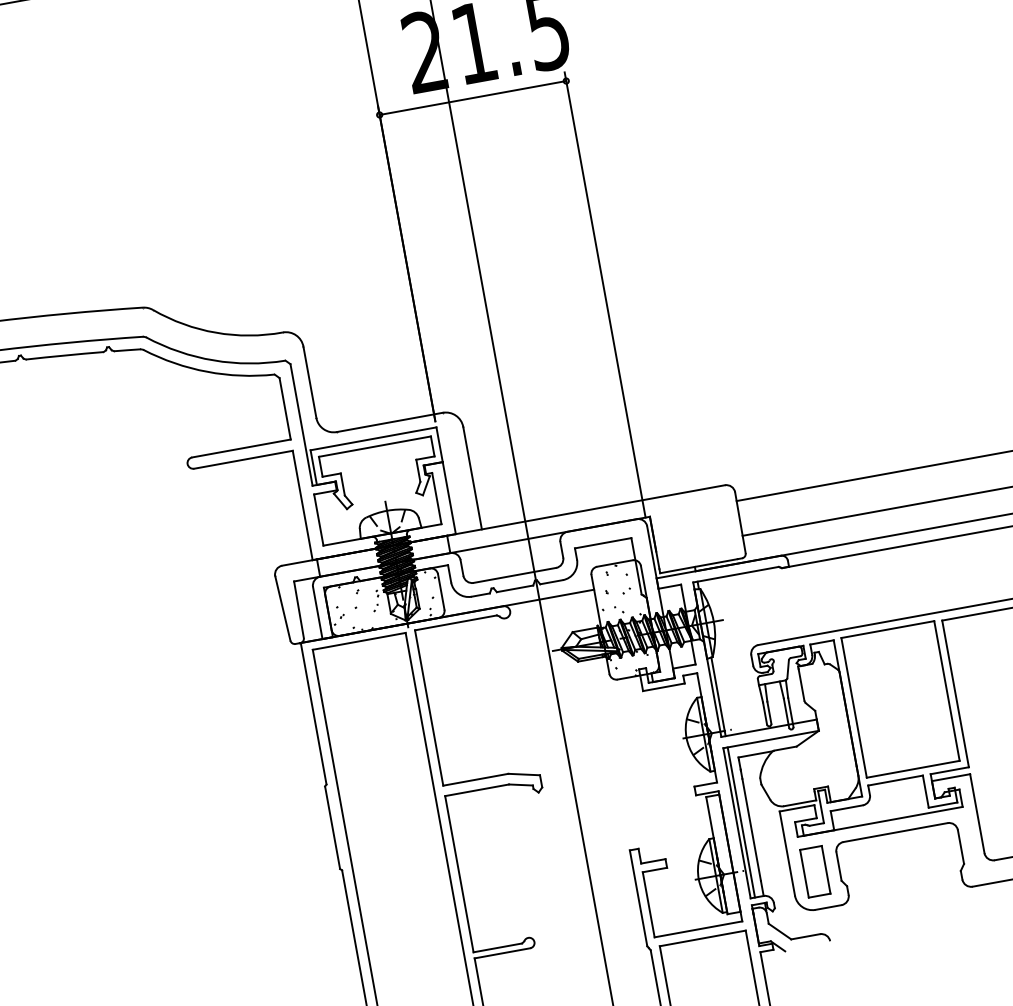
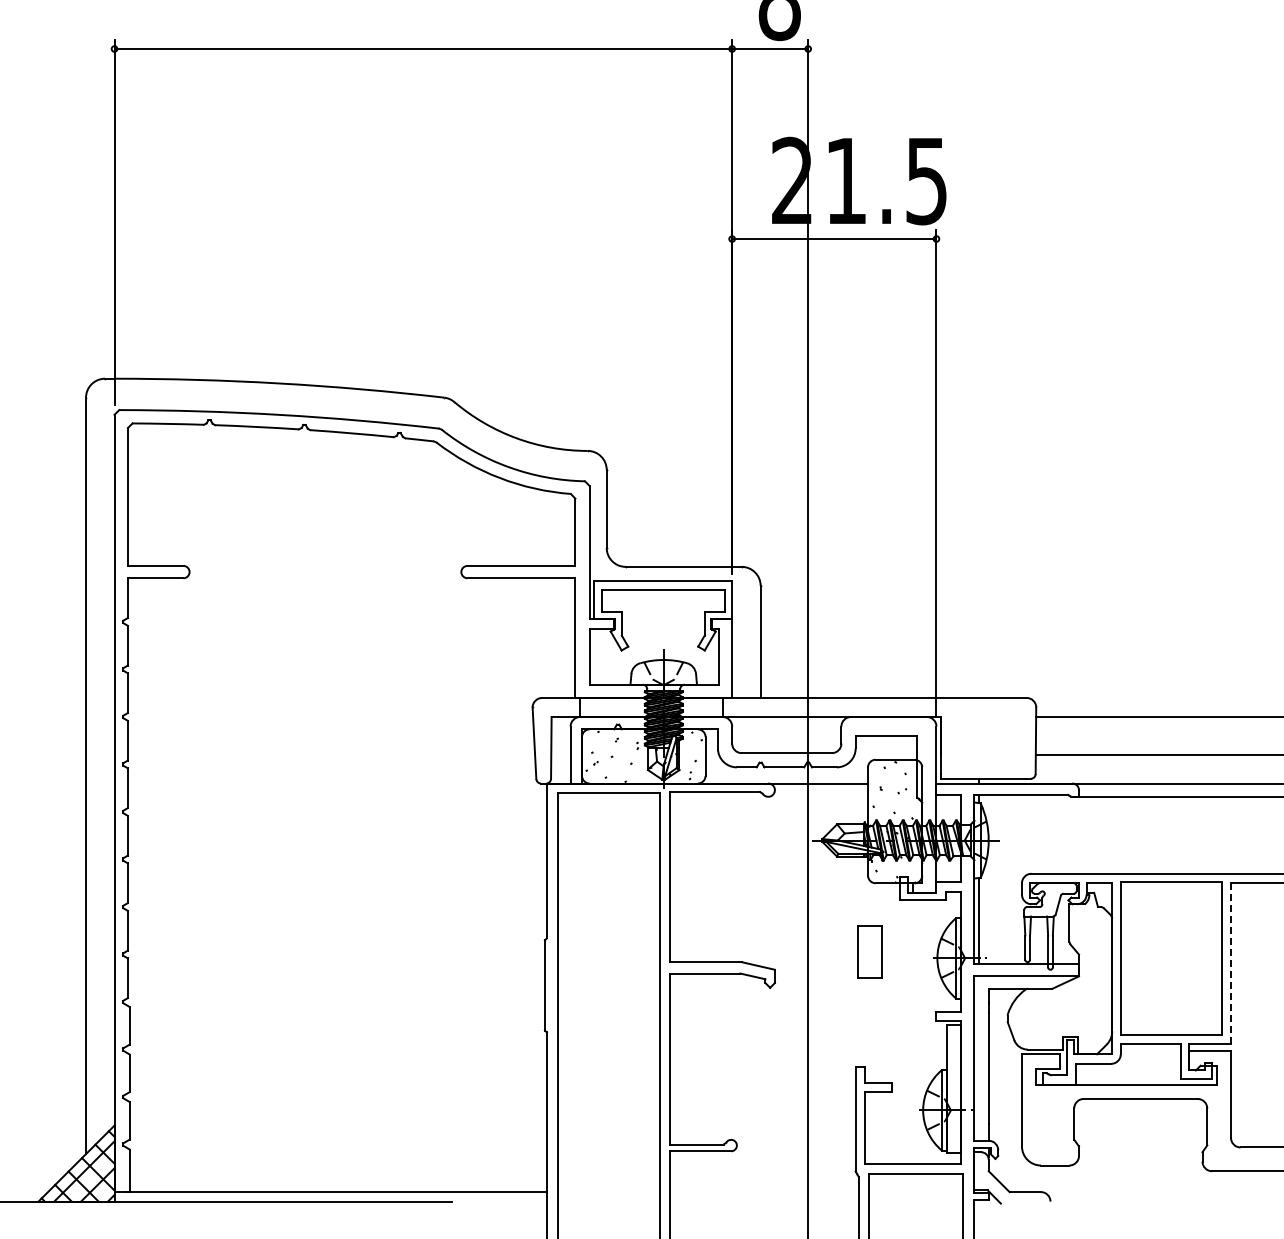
line: (956, 694) -> (1231, 964), solid -> dashed
line: (741, 822) -> (979, 1058), removed
part: (814, 871) -> (869, 951), moved

